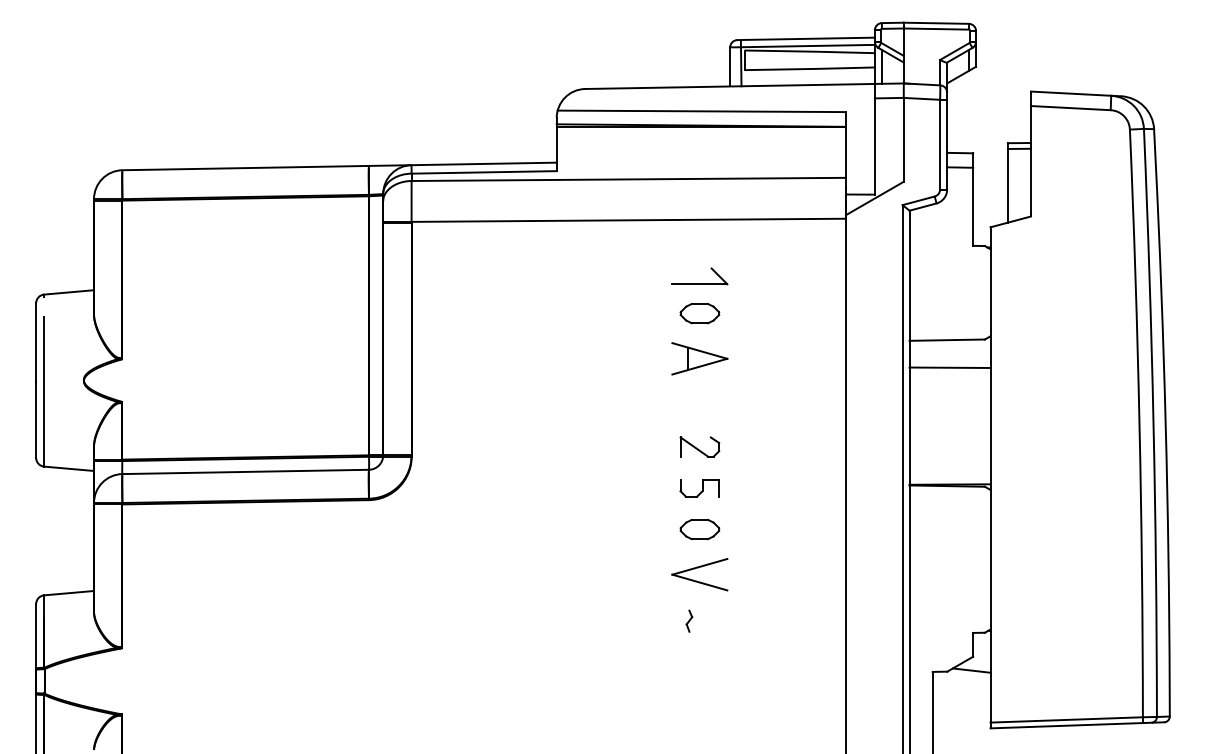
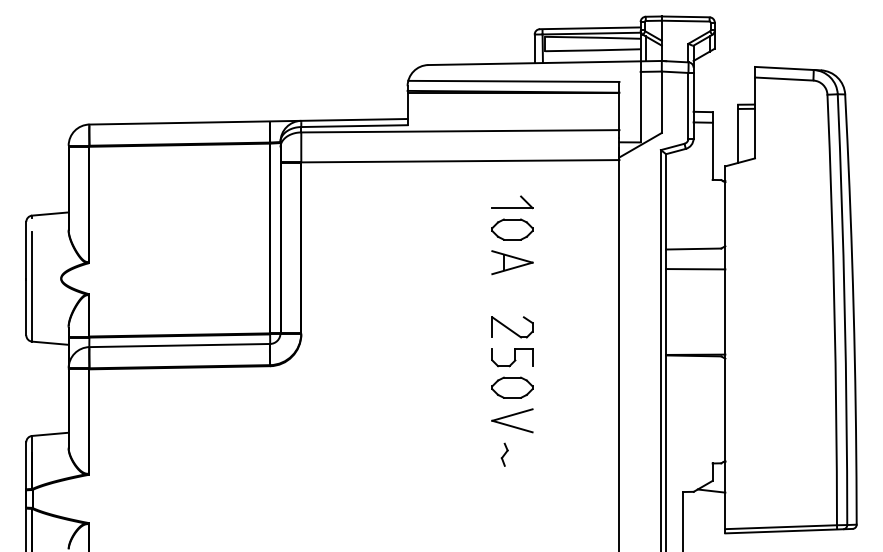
part: (699, 313) -> (512, 229), size x1.43
part: (699, 446) -> (512, 326), size x1.43
part: (699, 488) -> (512, 357), size x1.43
part: (699, 529) -> (512, 387), size x1.43
part: (689, 621) -> (504, 455), size x1.43

